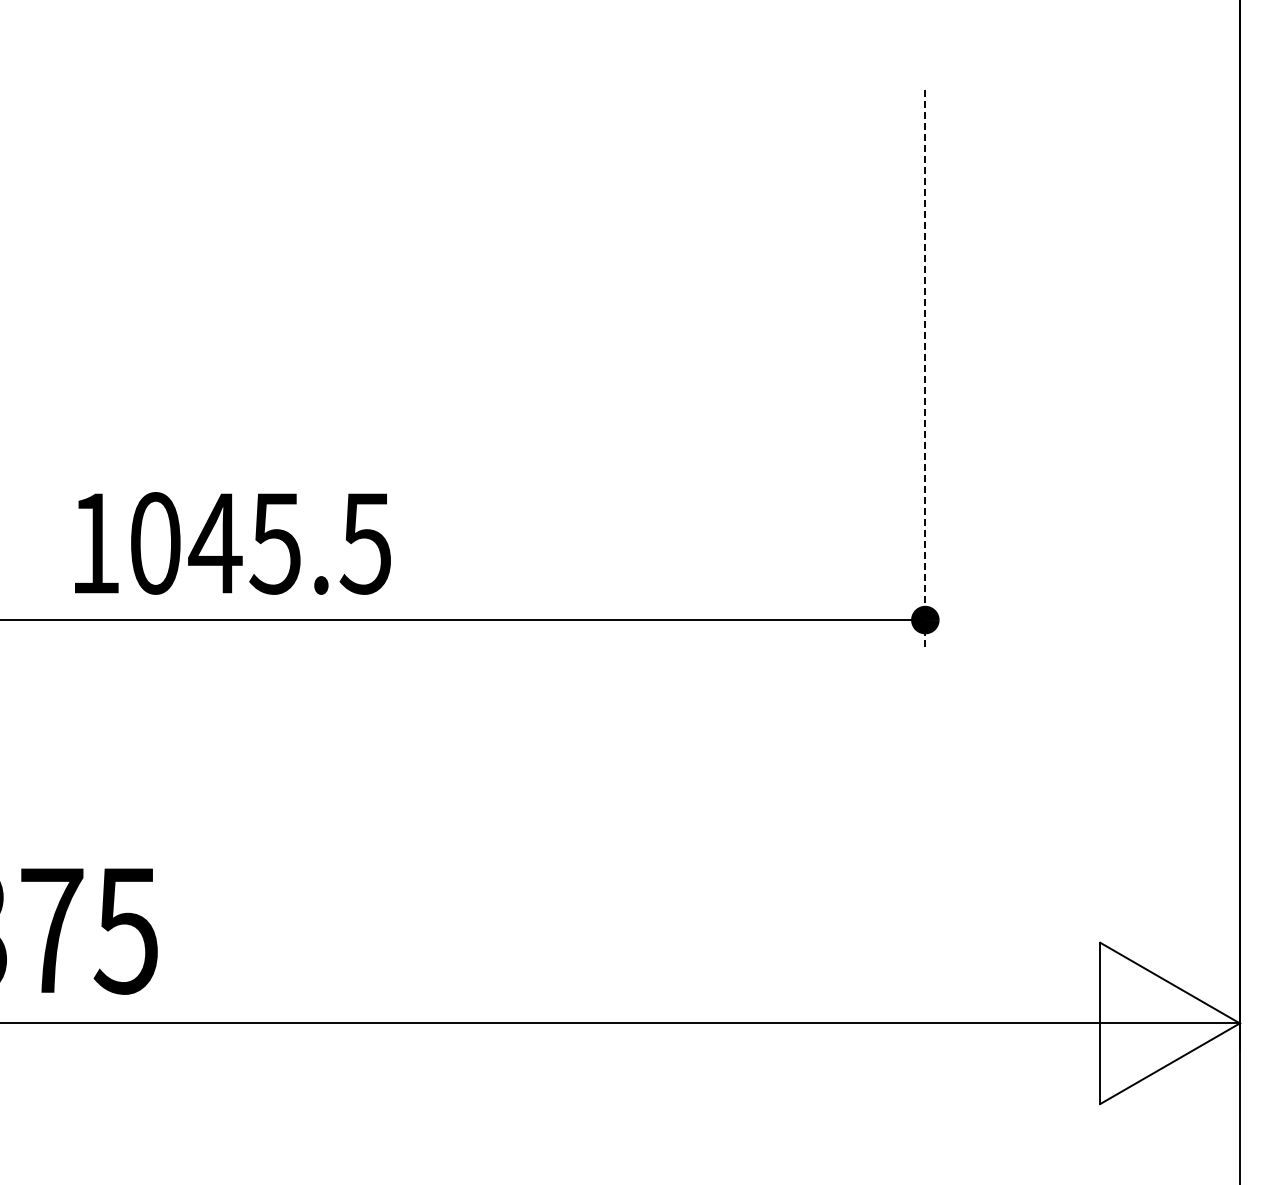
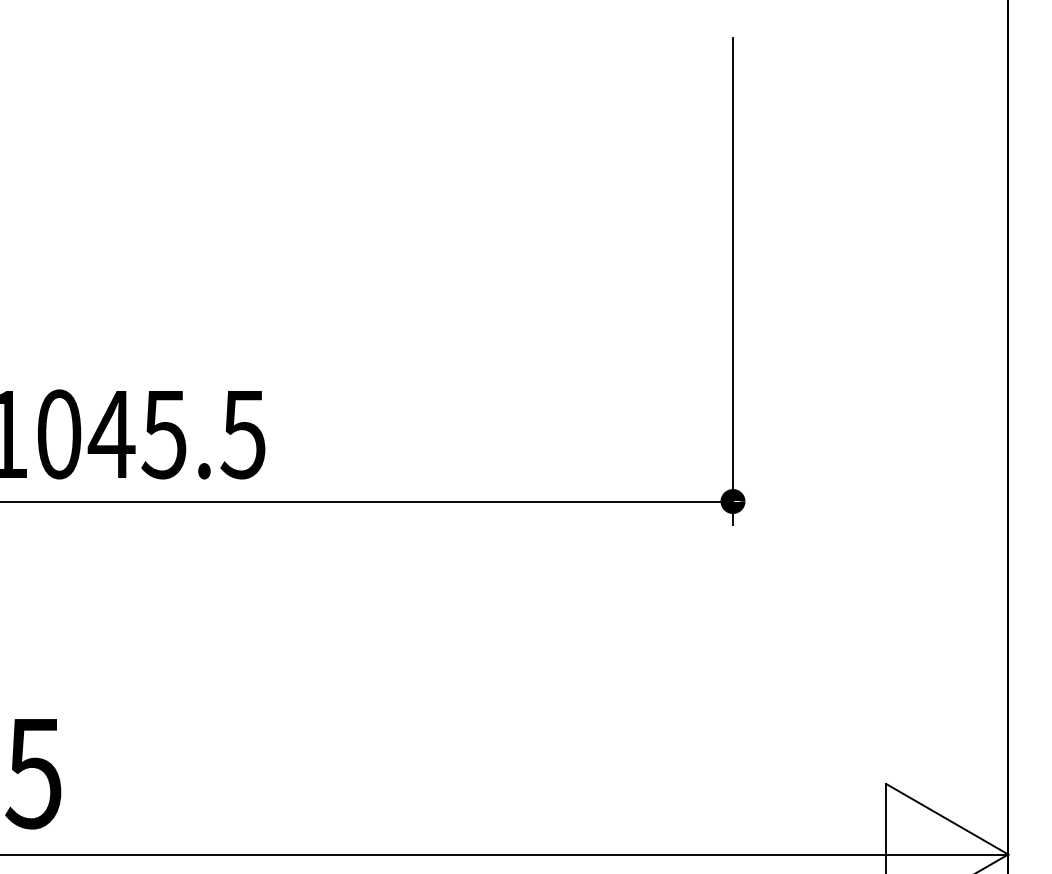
line: (925, 369) -> (733, 282), dashed -> solid

